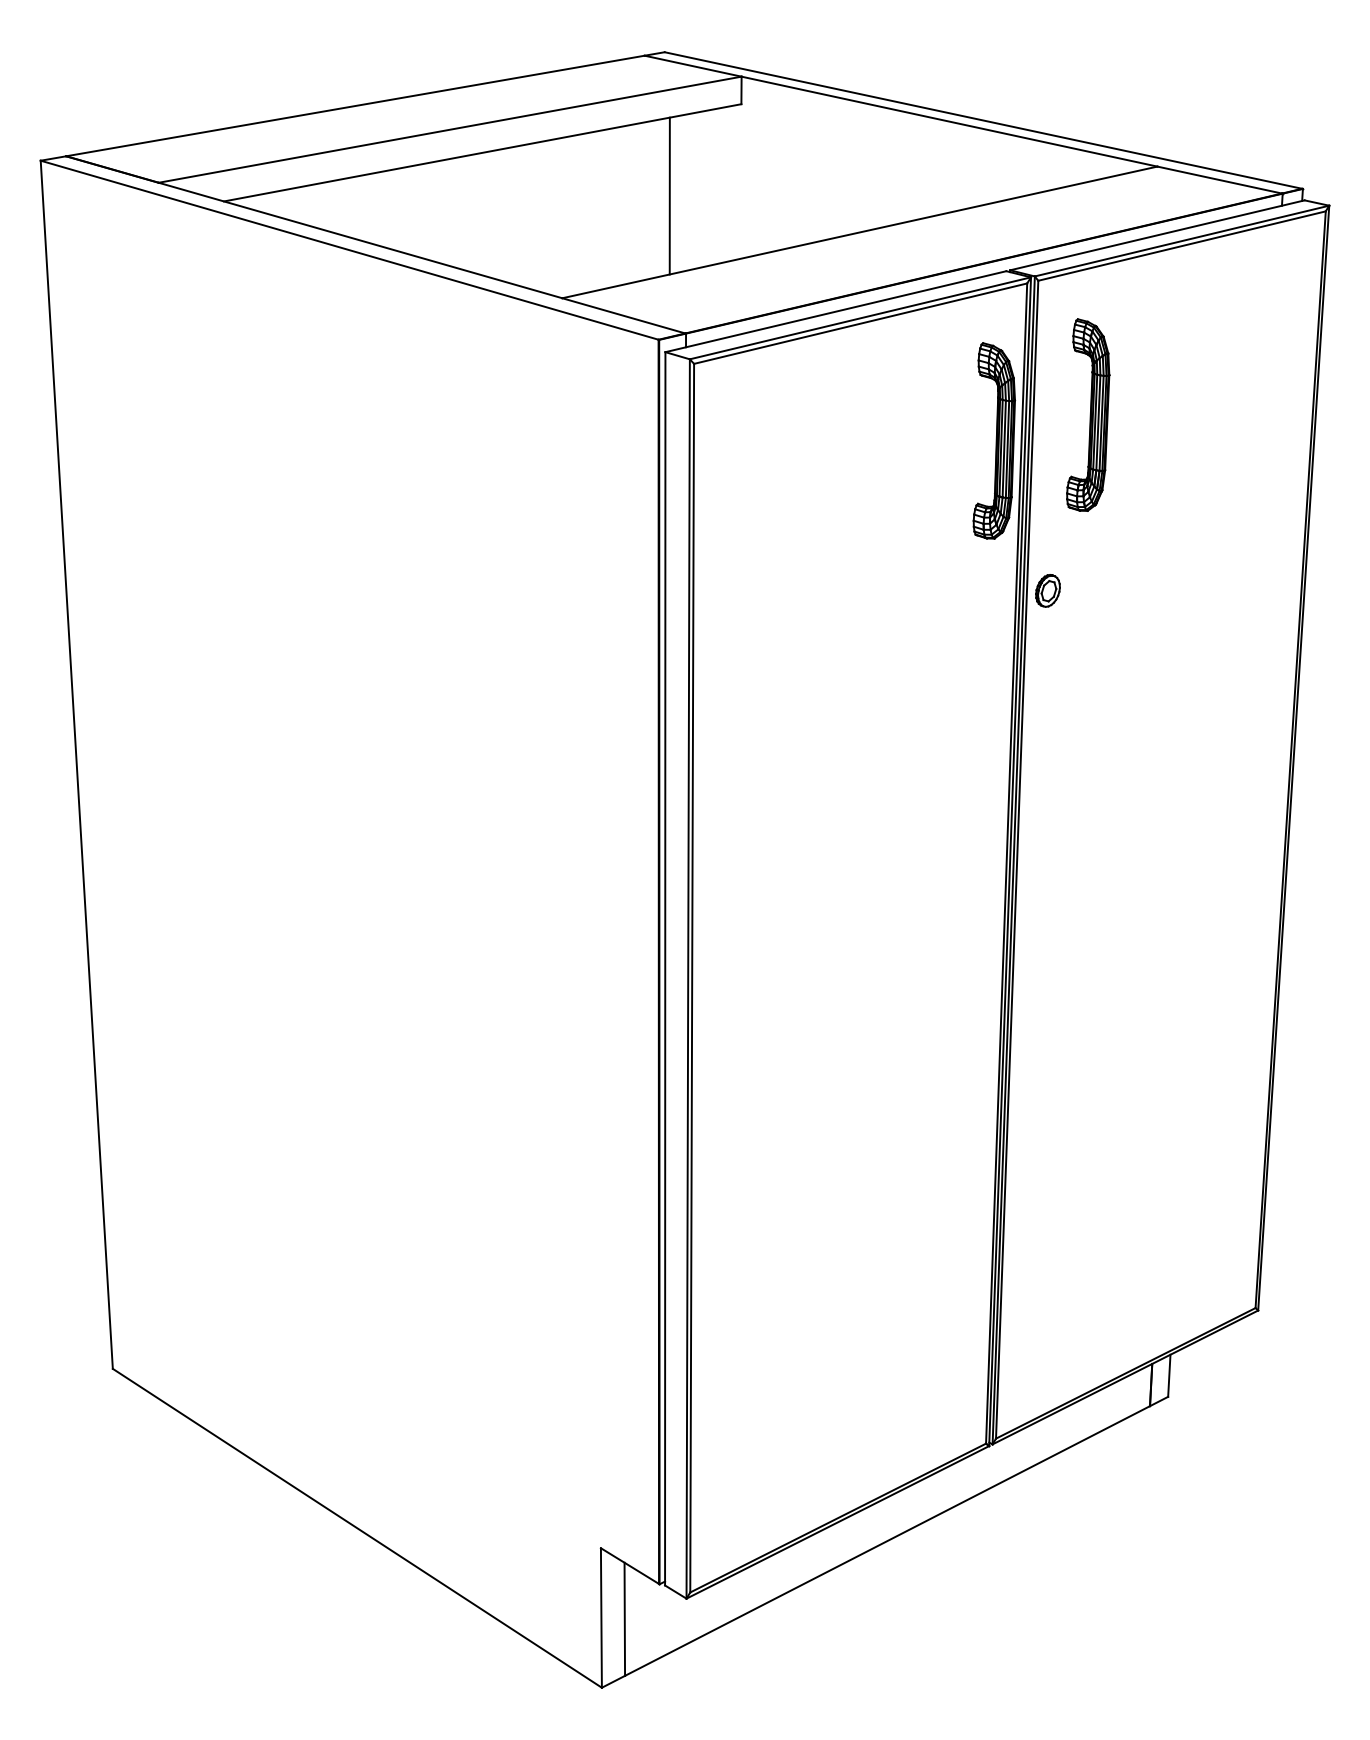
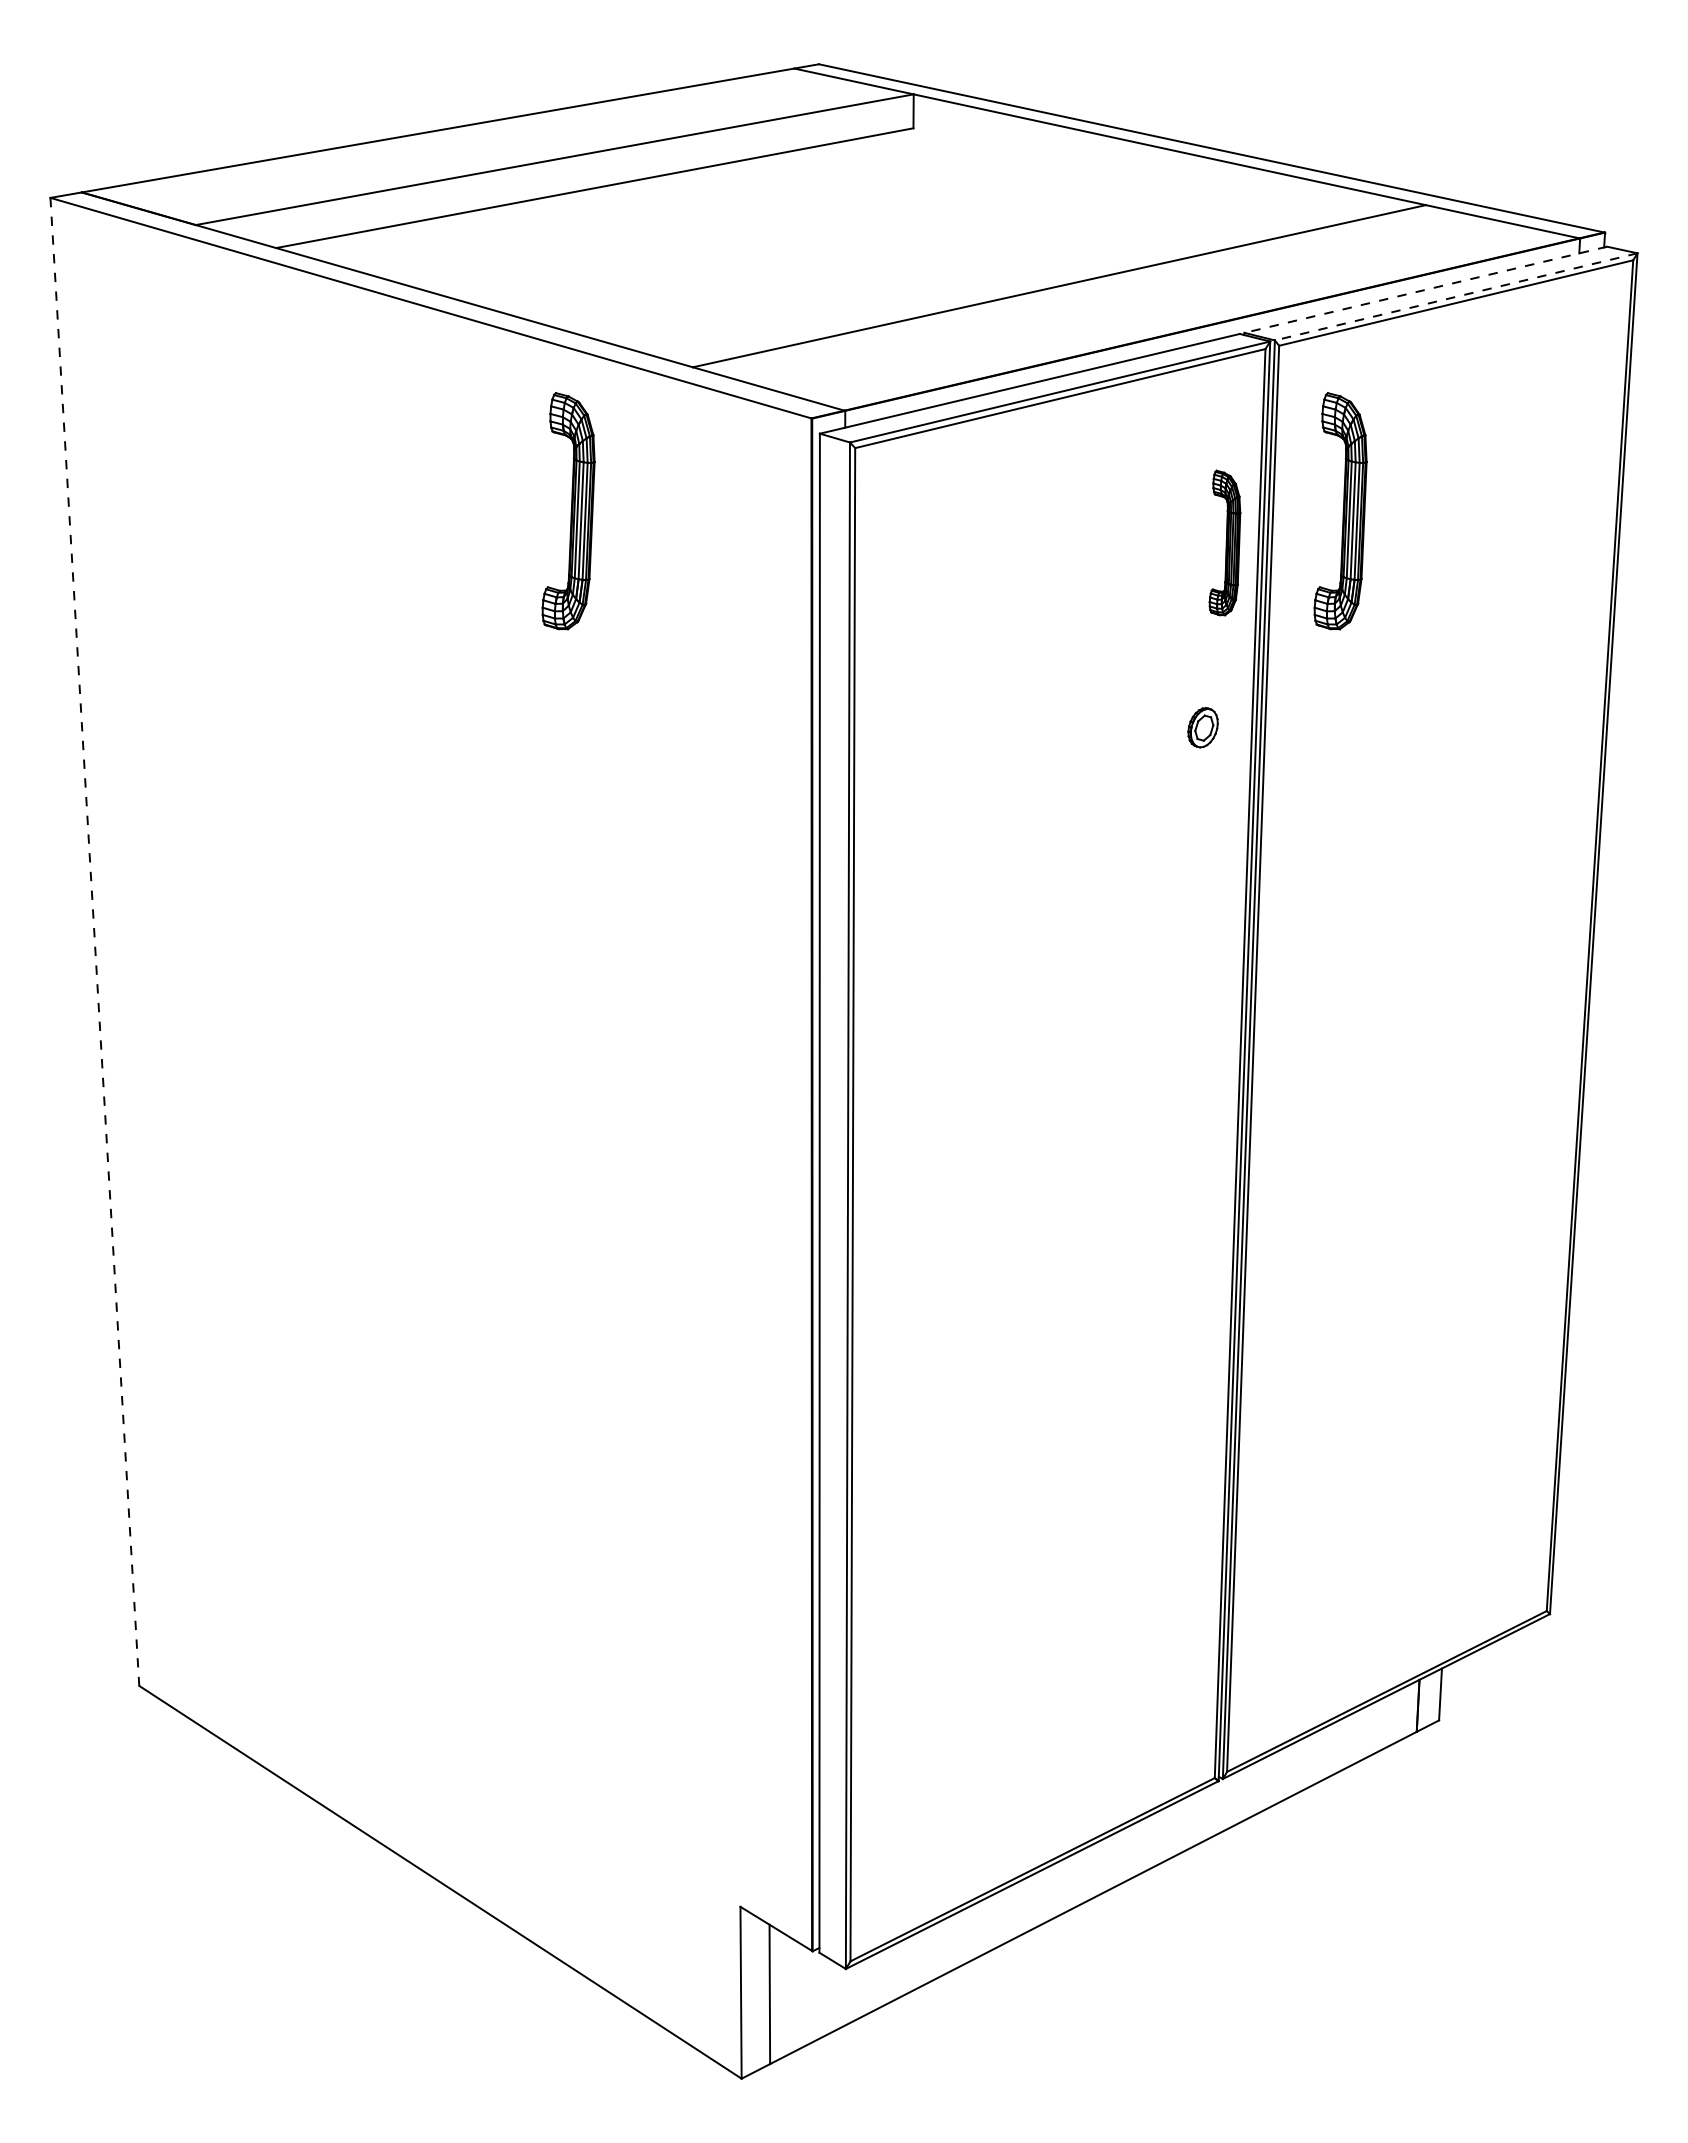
line: (669, 196) -> (825, 241), removed
line: (1157, 235) -> (1425, 289), solid -> dashed
line: (1181, 240) -> (1455, 296), solid -> dashed
part: (461, 415) -> (568, 511), added
part: (993, 440) -> (1224, 542), size x0.6
part: (1047, 590) -> (1202, 727), moved
line: (76, 765) -> (94, 942), solid -> dashed

